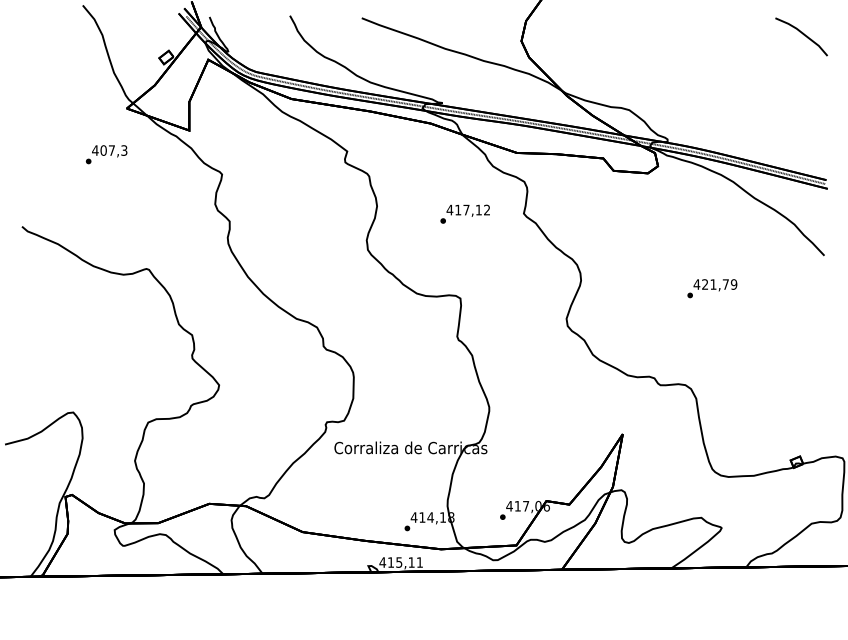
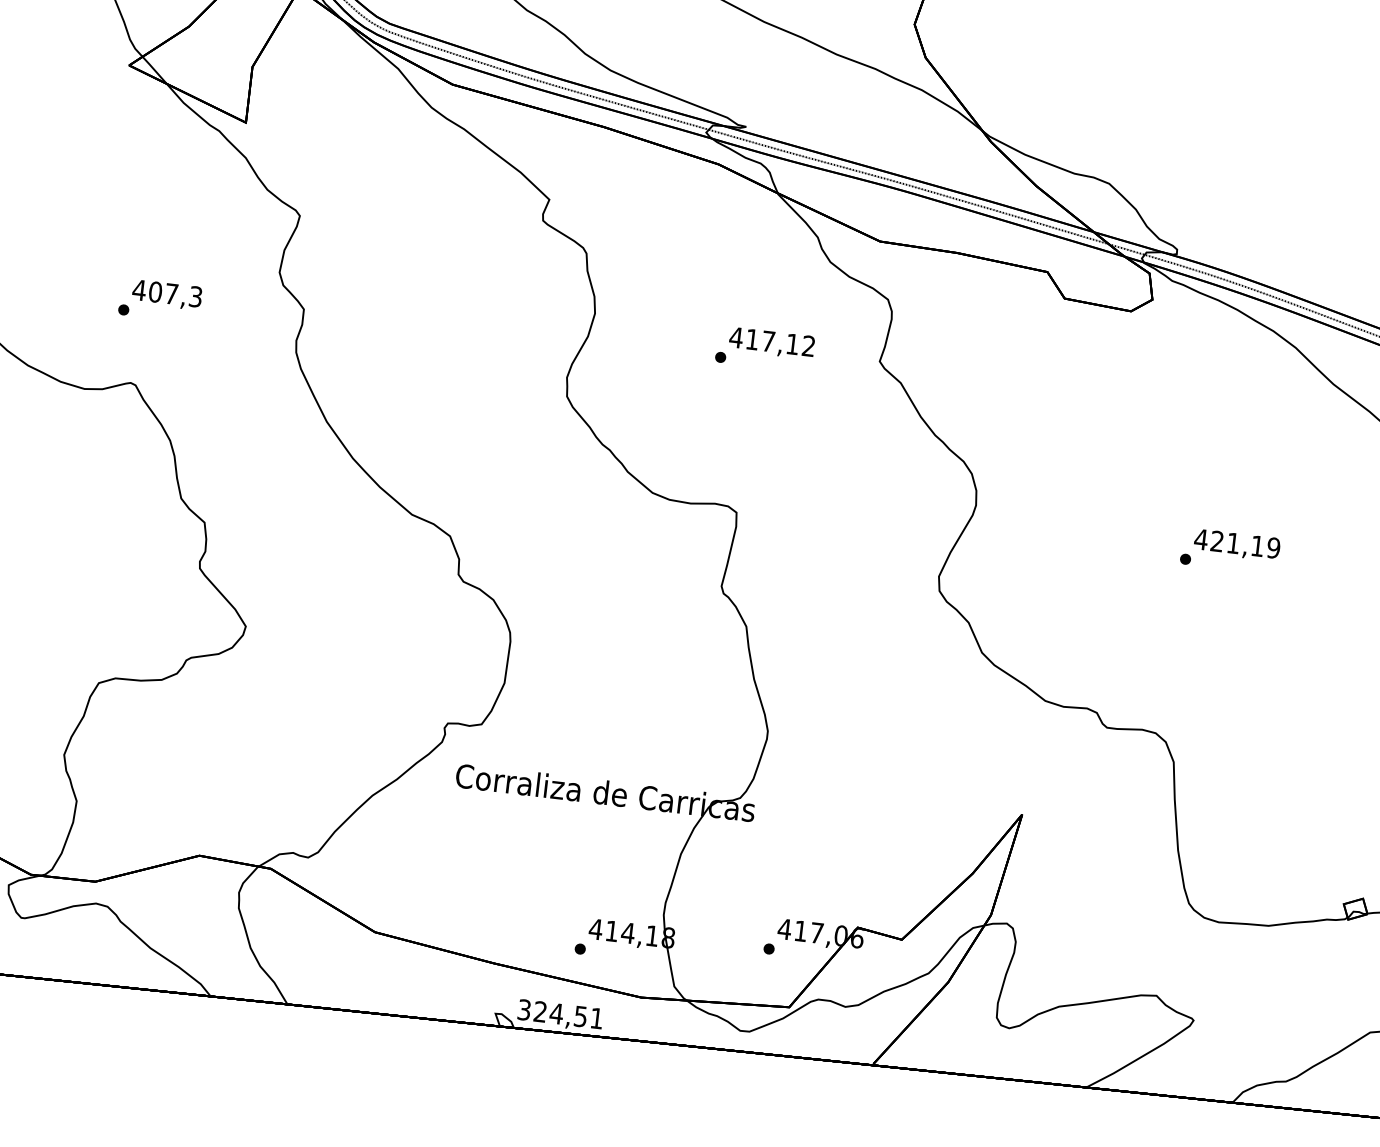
text: (106, 154) -> (160, 300), moved
text: (725, 284) -> (1256, 546), 421,79 -> 421,19
text: (396, 562) -> (551, 1013), 415,11 -> 324,51

